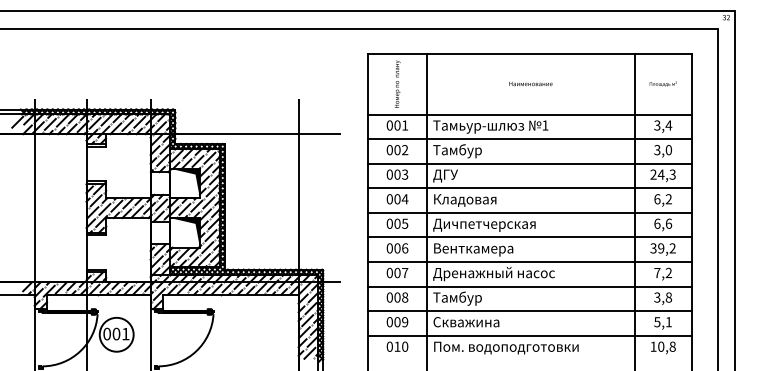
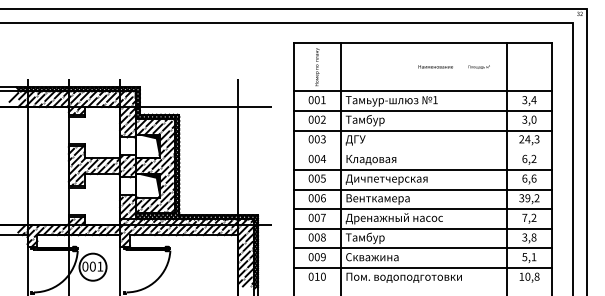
text: (530, 83) -> (435, 66), moved
text: (662, 83) -> (478, 66), moved
line: (529, 188) -> (422, 150), removed

